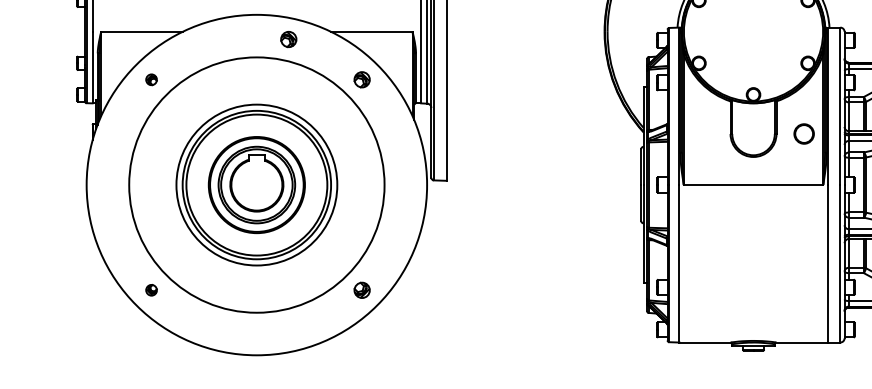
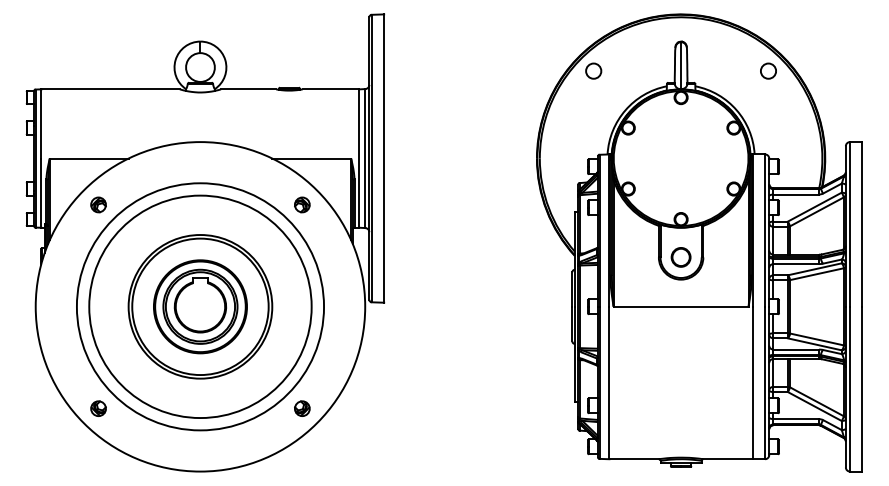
part: (288, 39) -> (231, 165), removed
part: (151, 79) -> (98, 204), size x1.43
part: (803, 134) -> (680, 257), moved
circle: (256, 184) -> (200, 306), size x1.43
part: (151, 290) -> (98, 408), size x1.43

